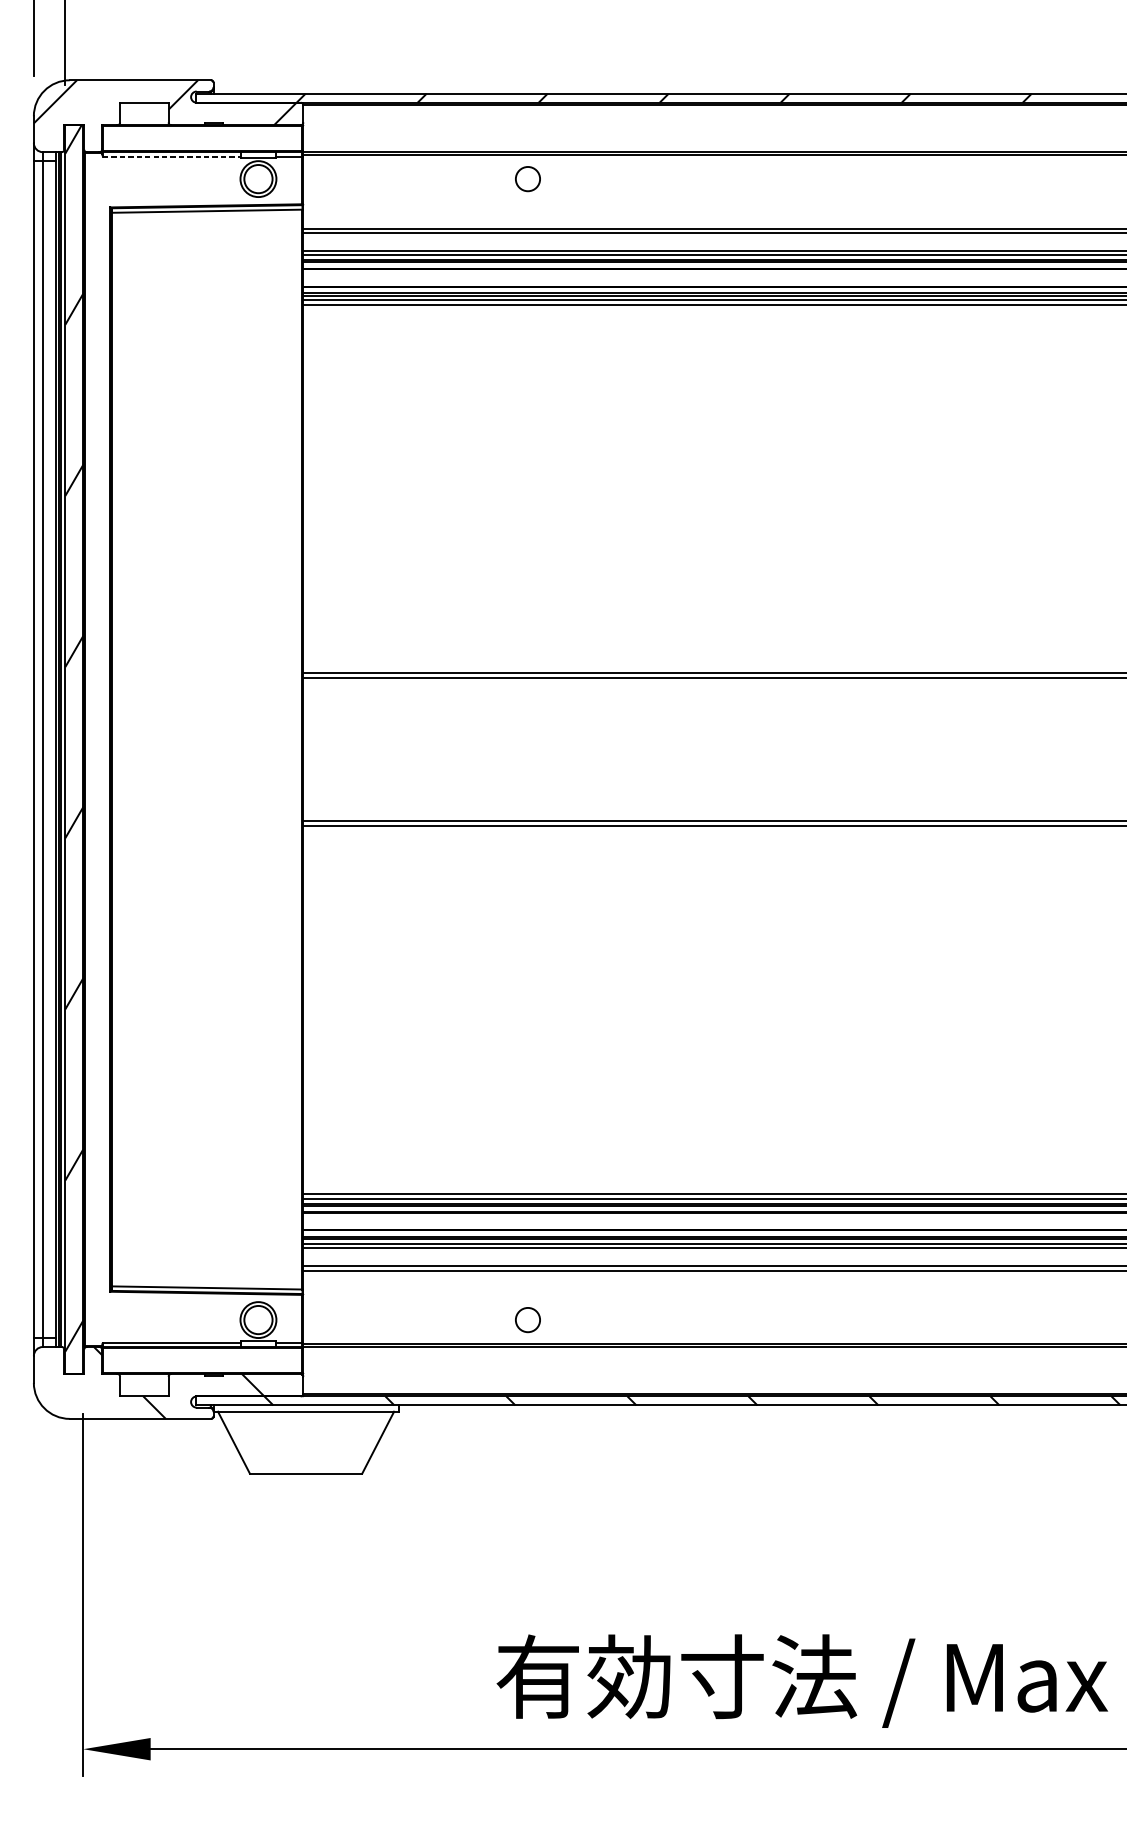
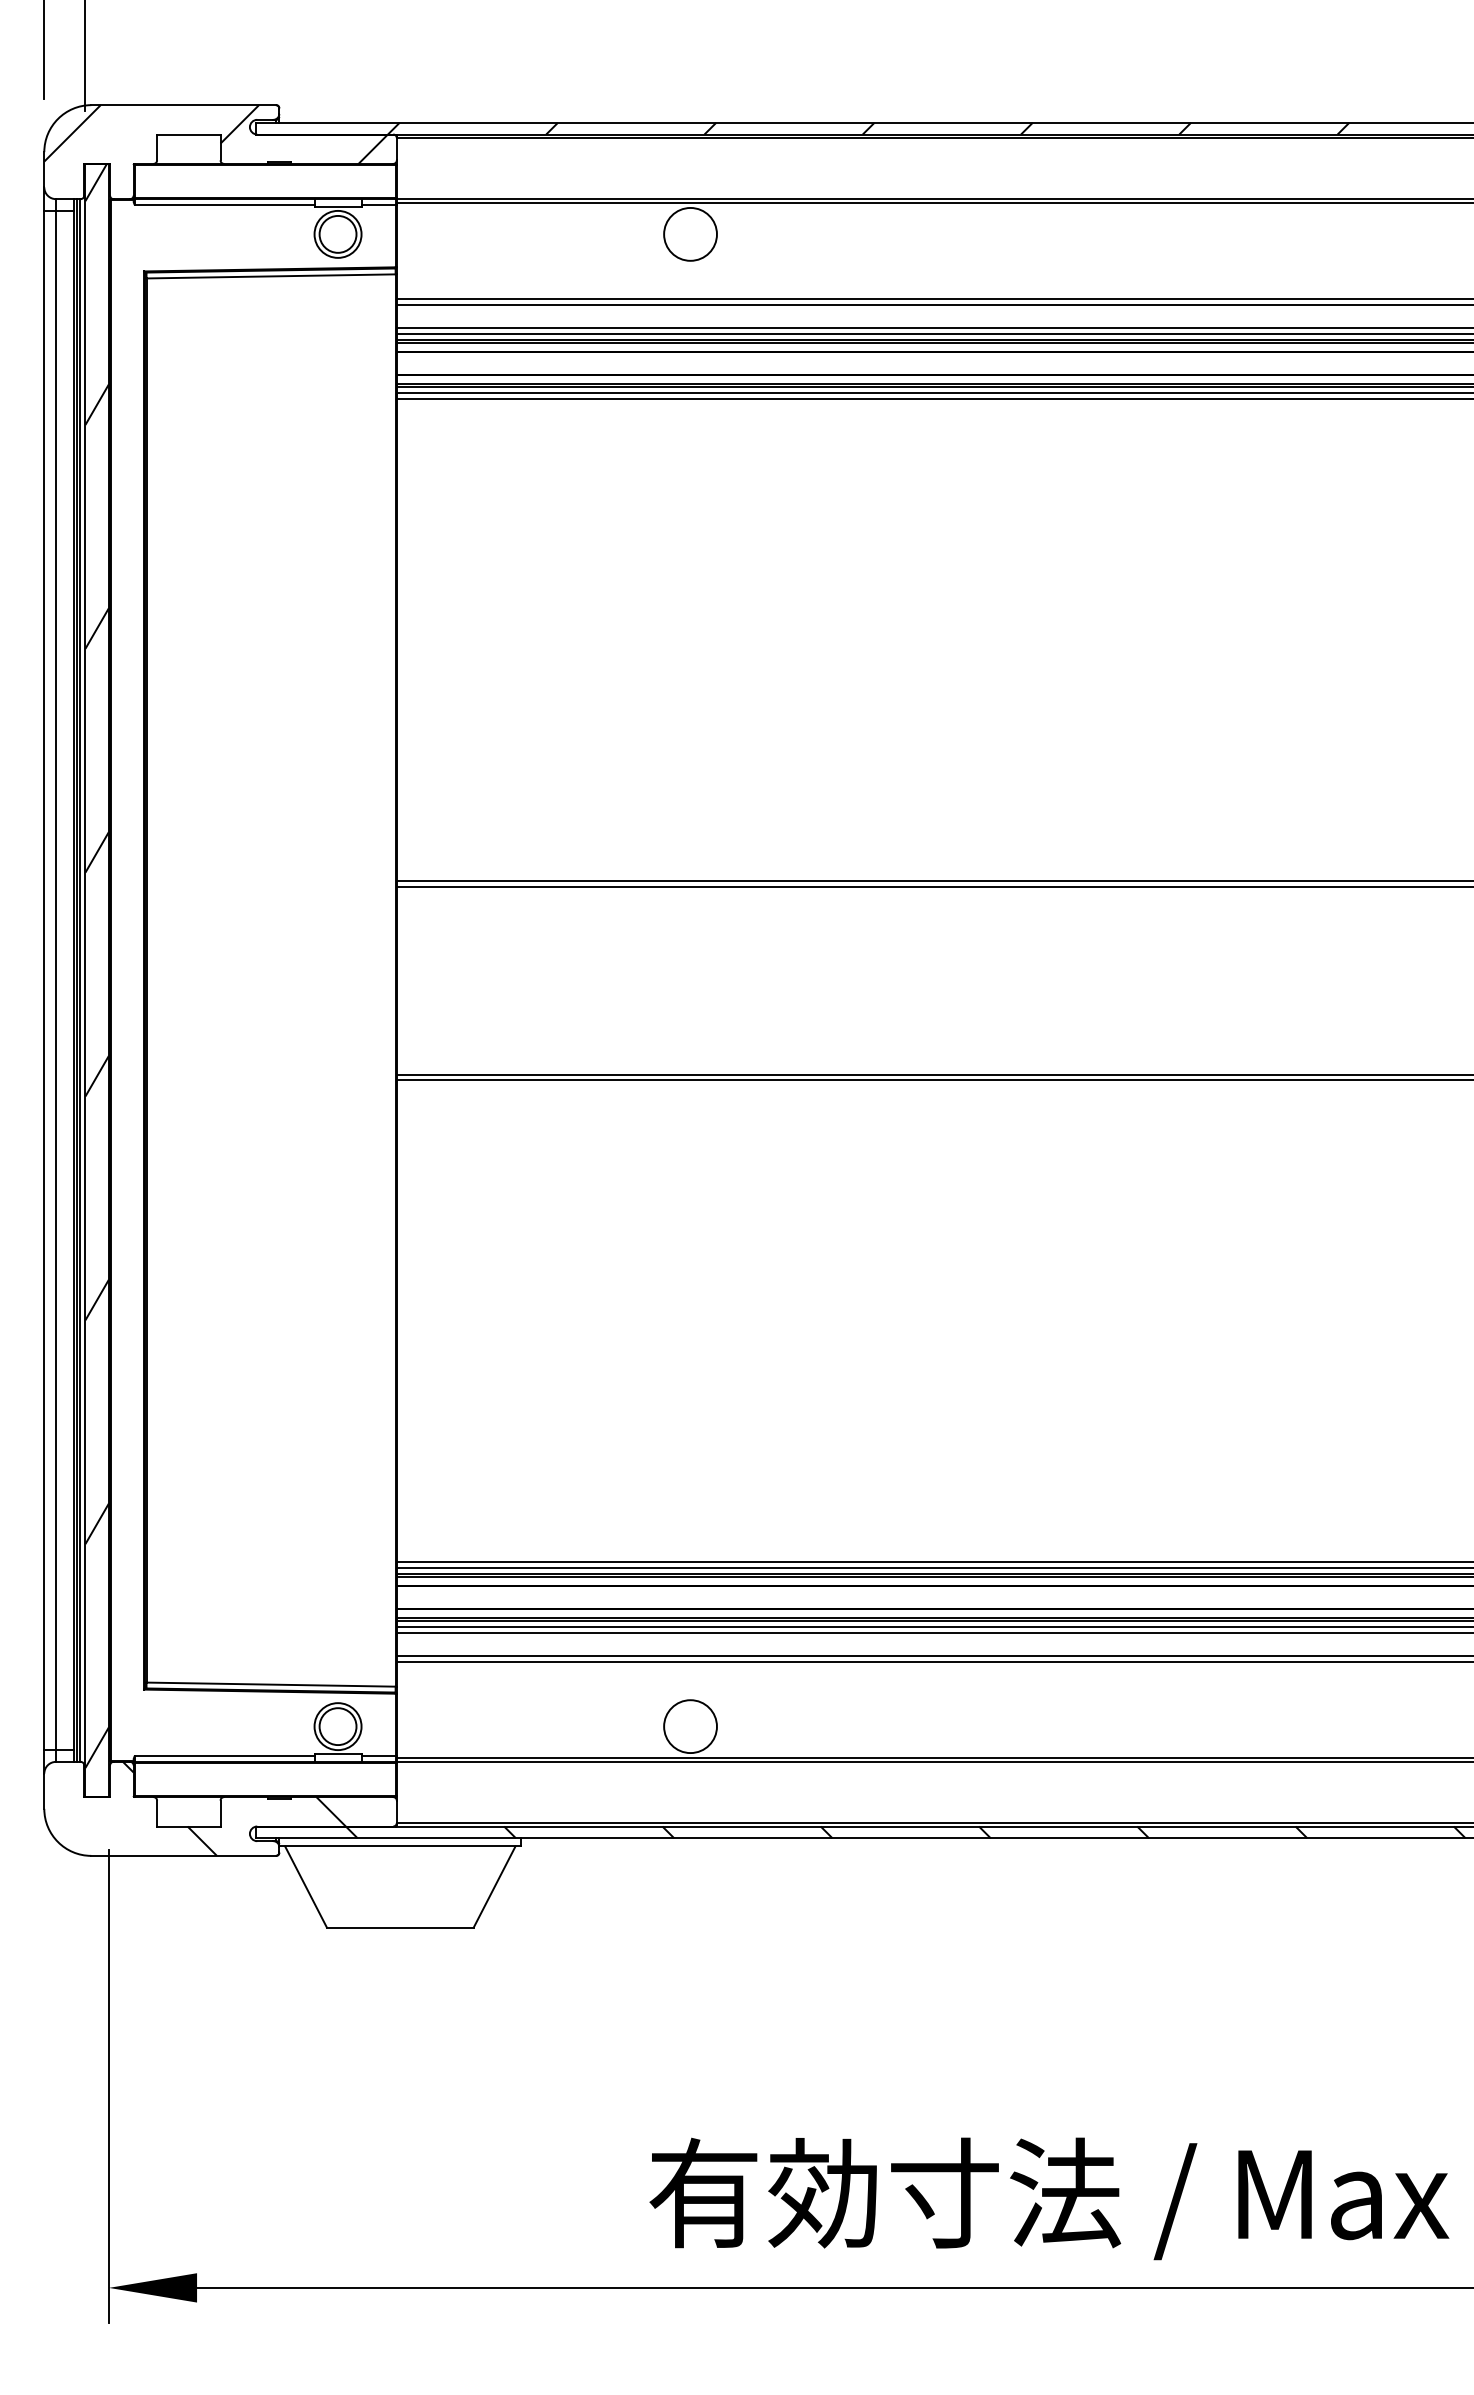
line: (171, 157) -> (224, 205), dashed -> solid
circle: (527, 178) -> (690, 233), size x1.67
circle: (527, 1319) -> (690, 1726), size x1.67

